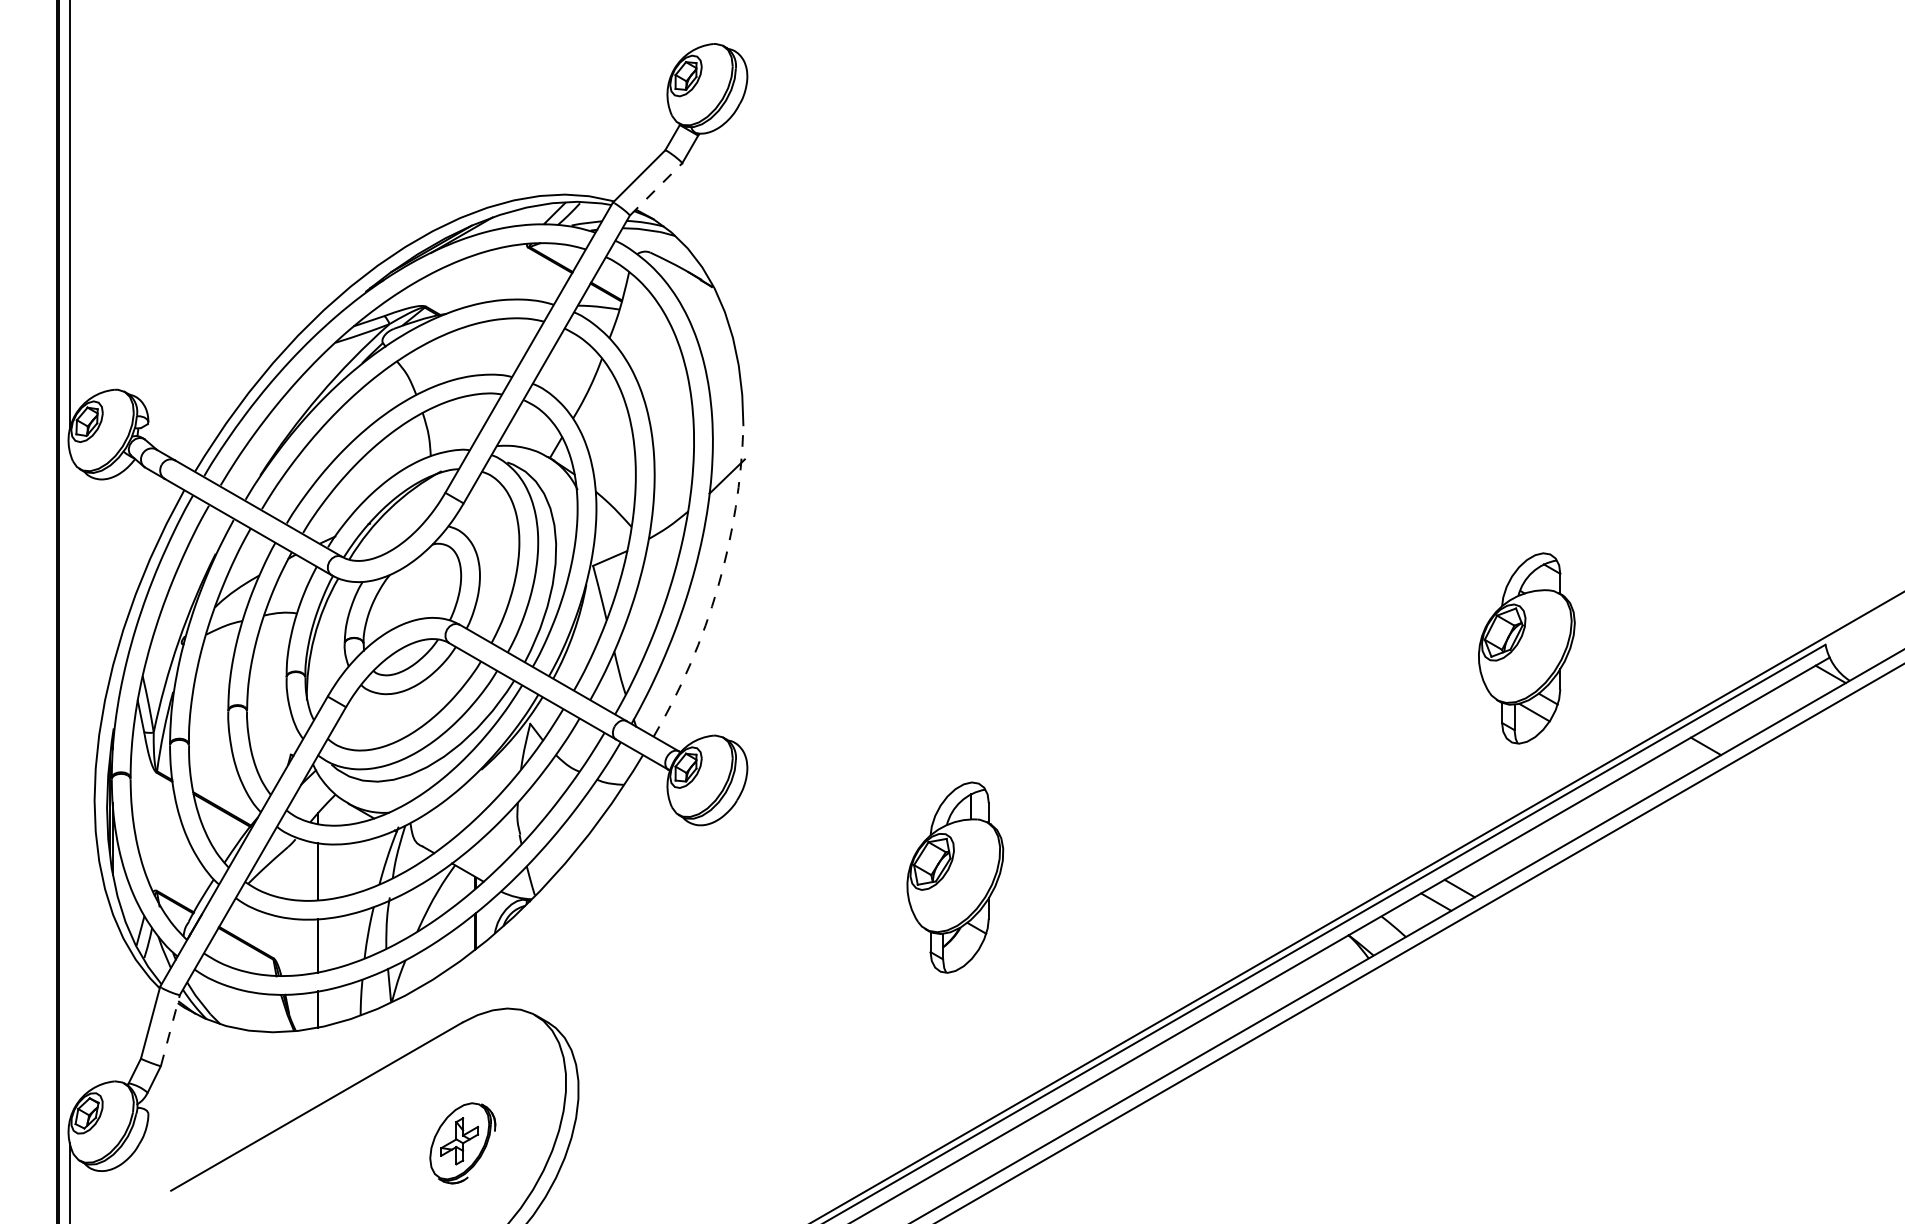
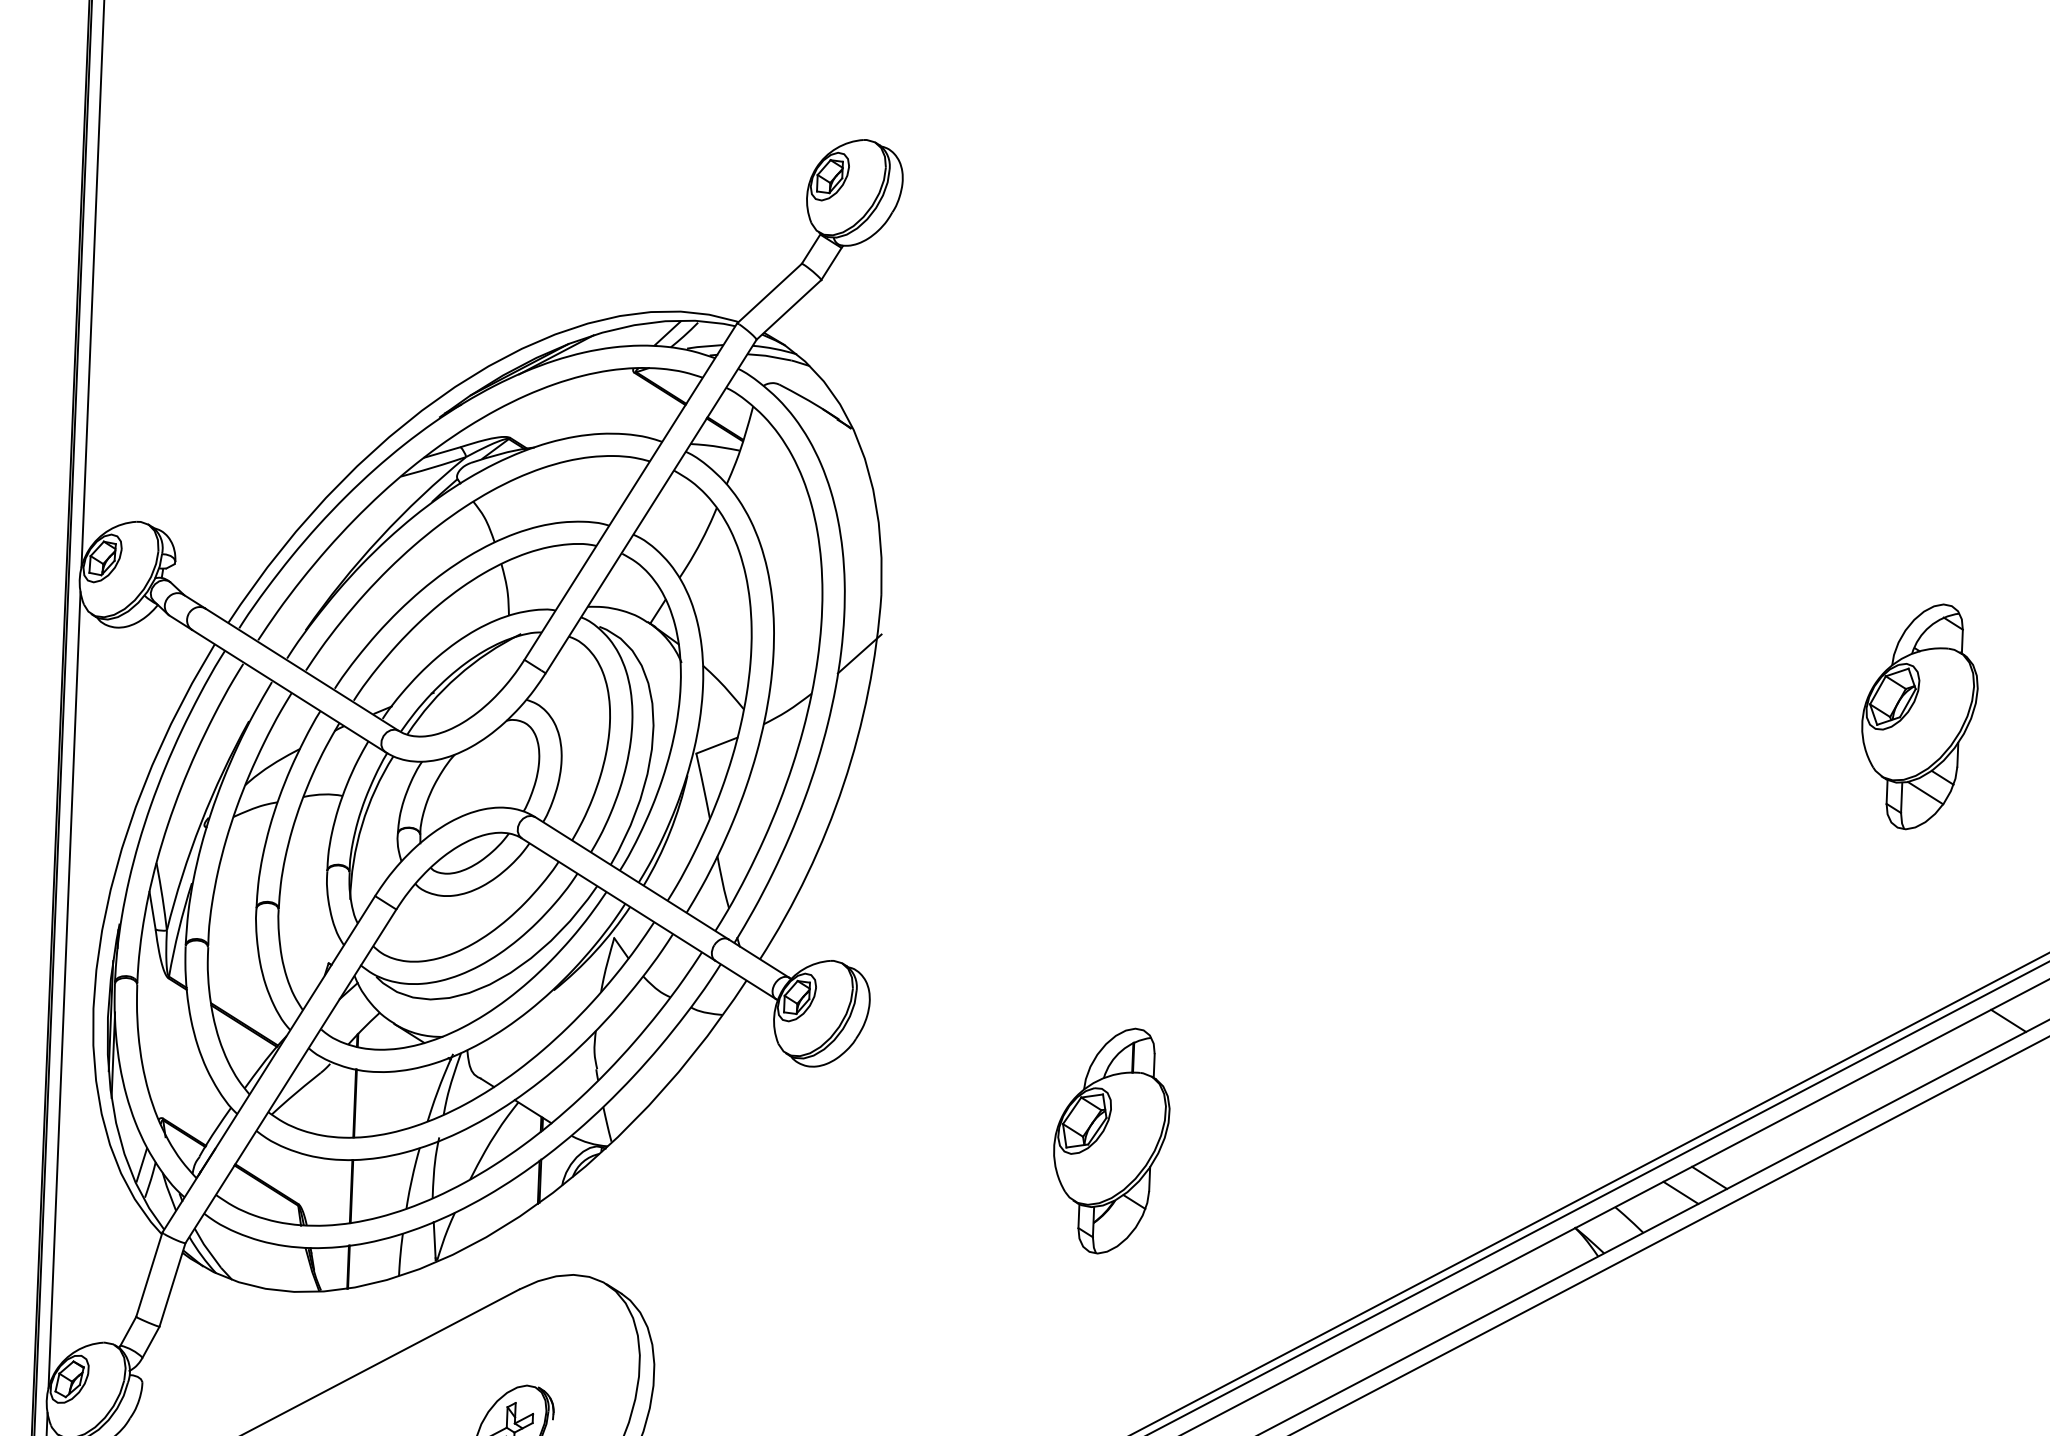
line: (656, 189) -> (789, 309), dashed -> solid
arc: (718, 587) -> (844, 785), dashed -> solid
part: (1526, 648) -> (1919, 716), moved
line: (69, 785) -> (64, 989), added
line: (170, 1030) -> (172, 1284), dashed -> solid

